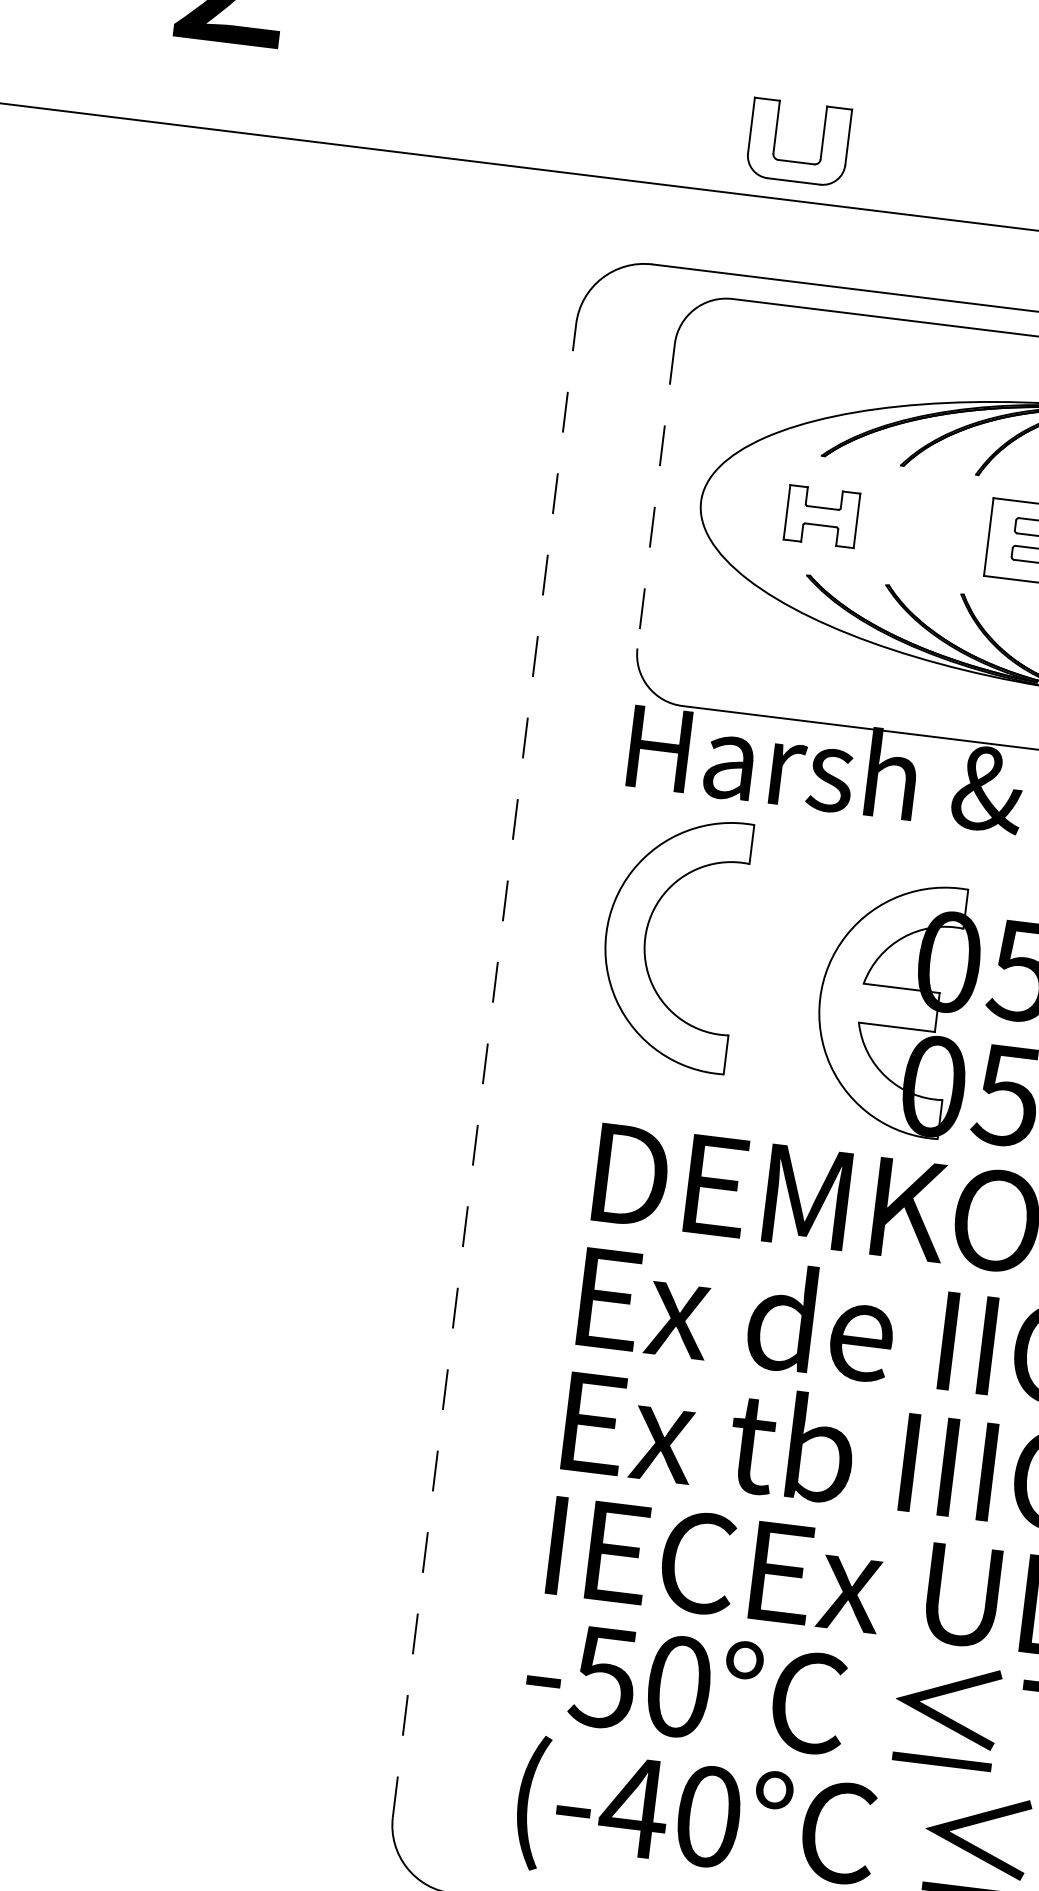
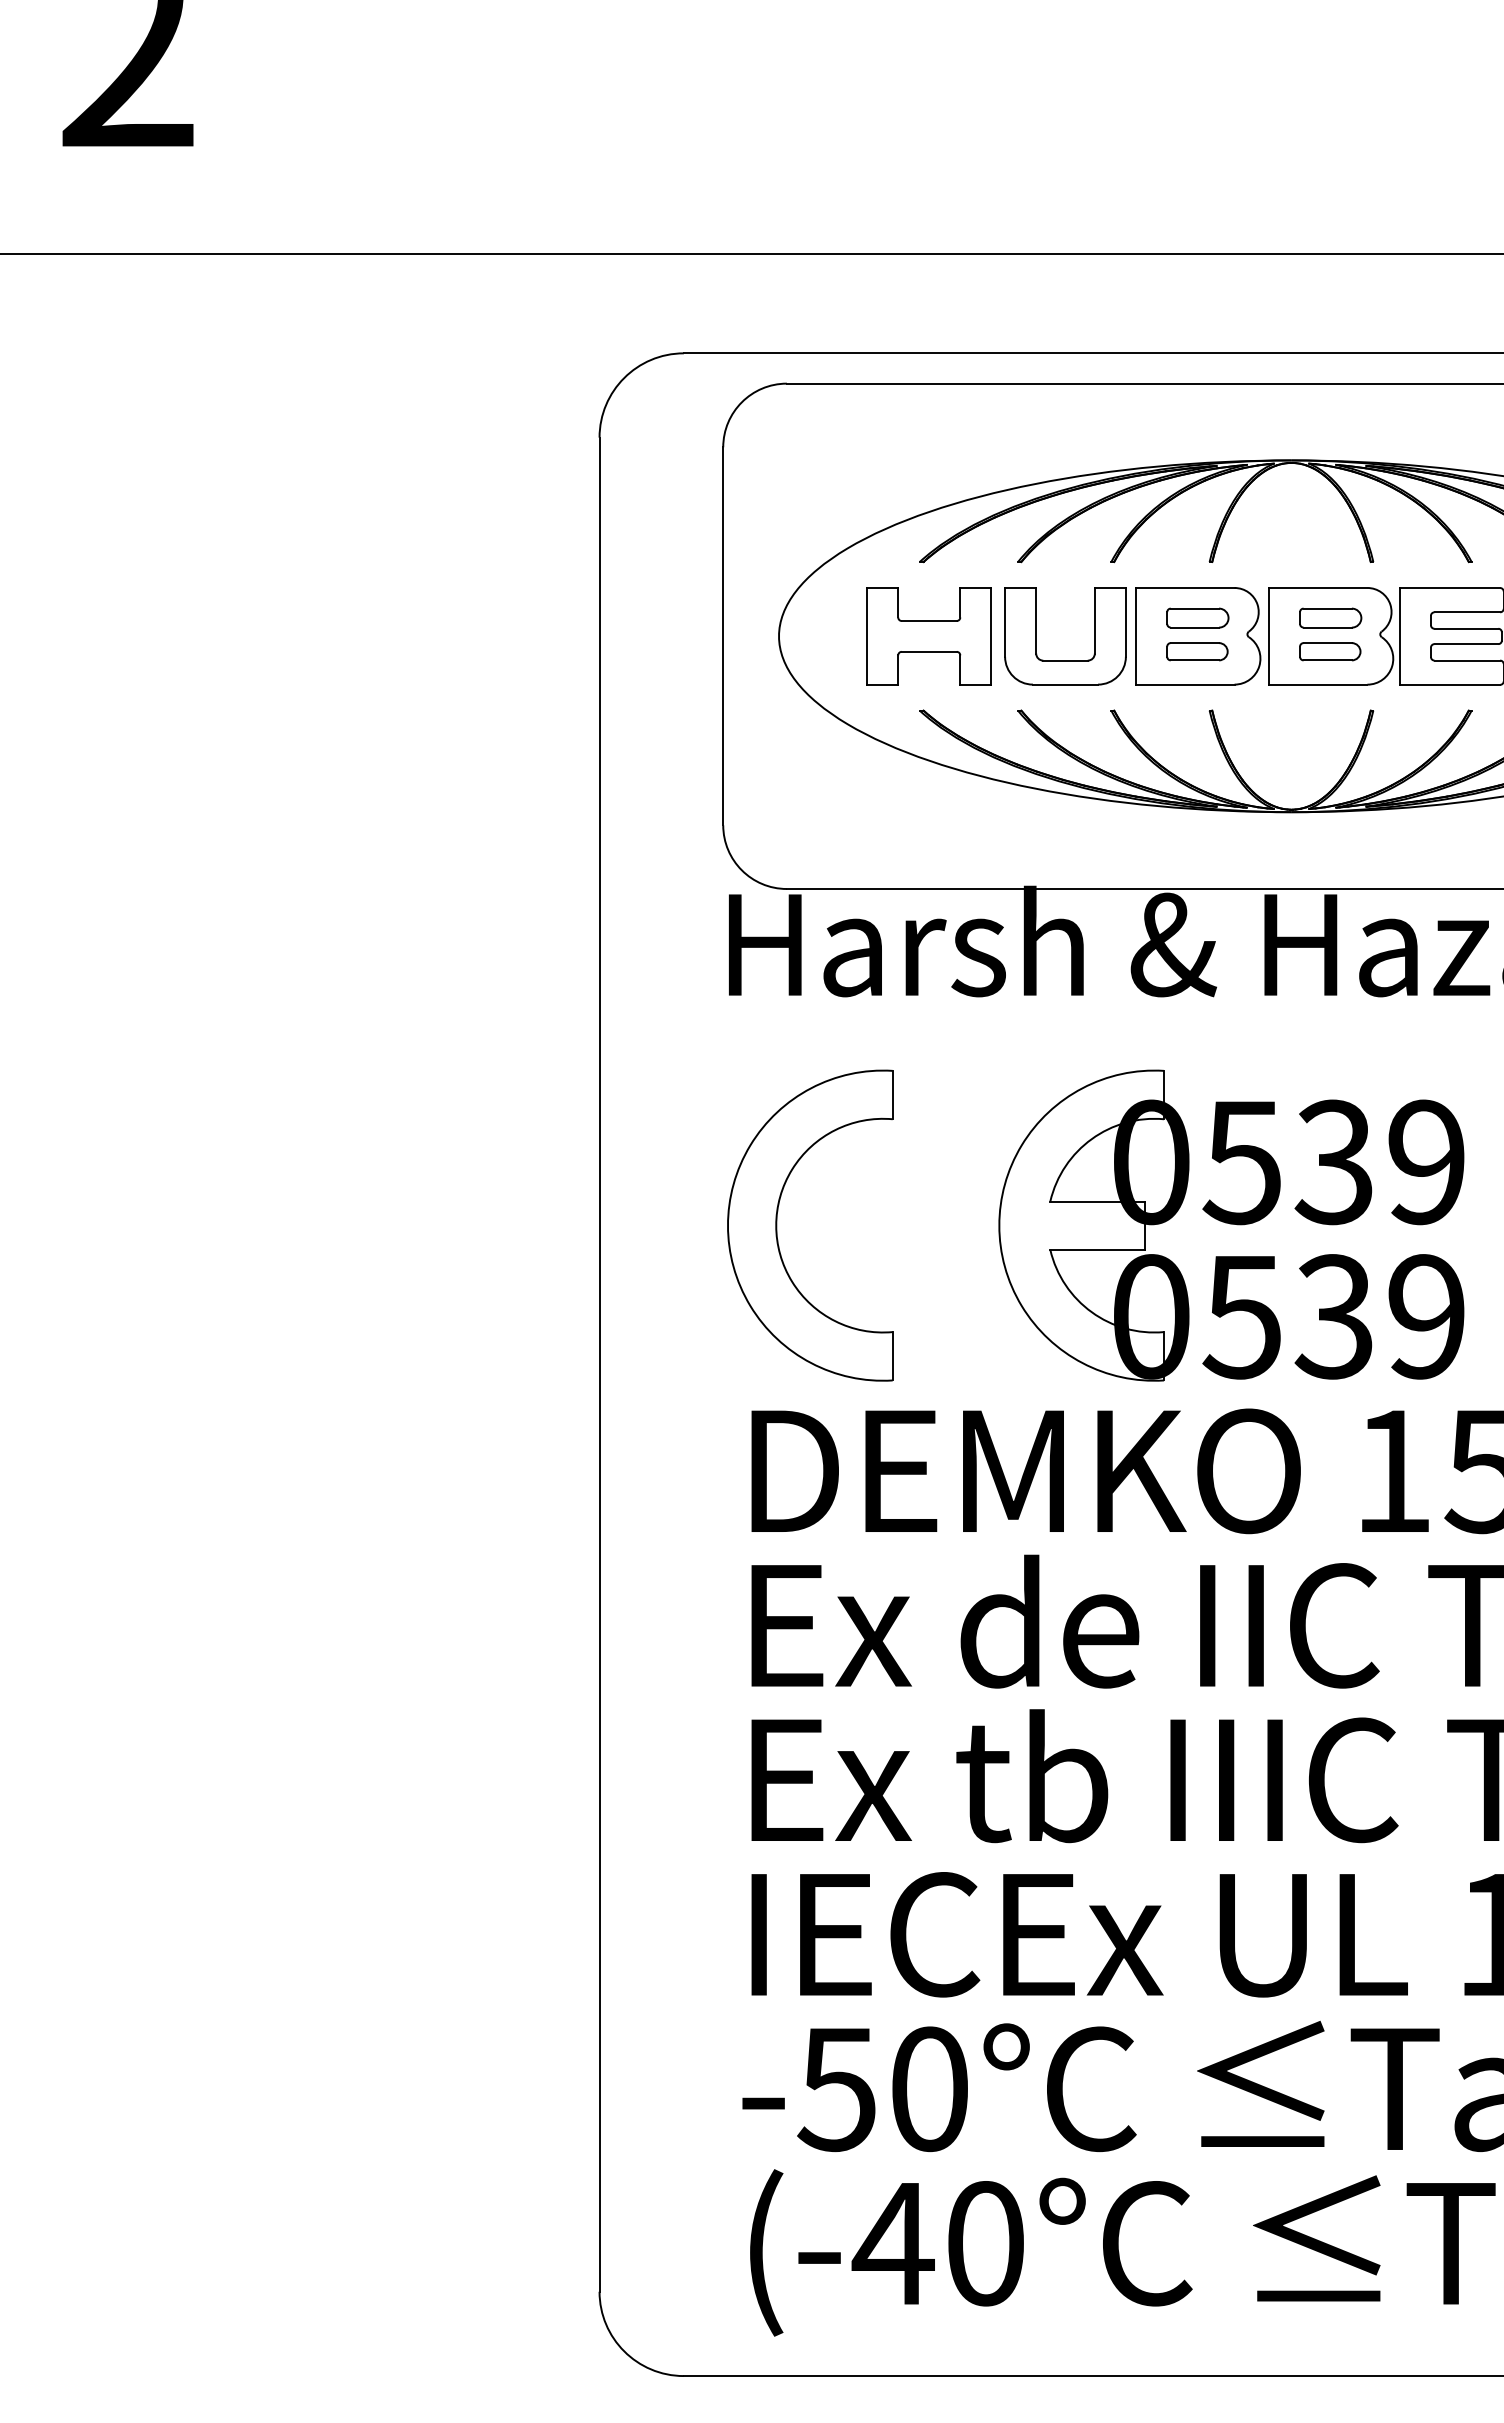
part: (796, 162) -> (1065, 660), moved
line: (656, 496) -> (723, 636), dashed -> solid
part: (821, 516) -> (928, 636), size x1.43
part: (646, 938) -> (777, 1225), moved
line: (484, 1070) -> (599, 1364), dashed -> solid

